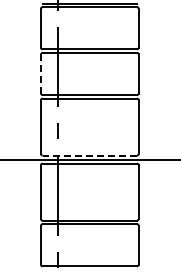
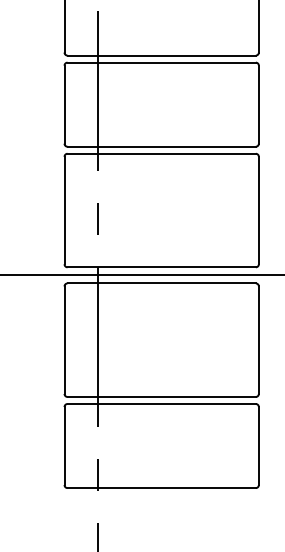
line: (41, 73) -> (65, 103), dashed -> solid
line: (89, 155) -> (161, 267), dashed -> solid

